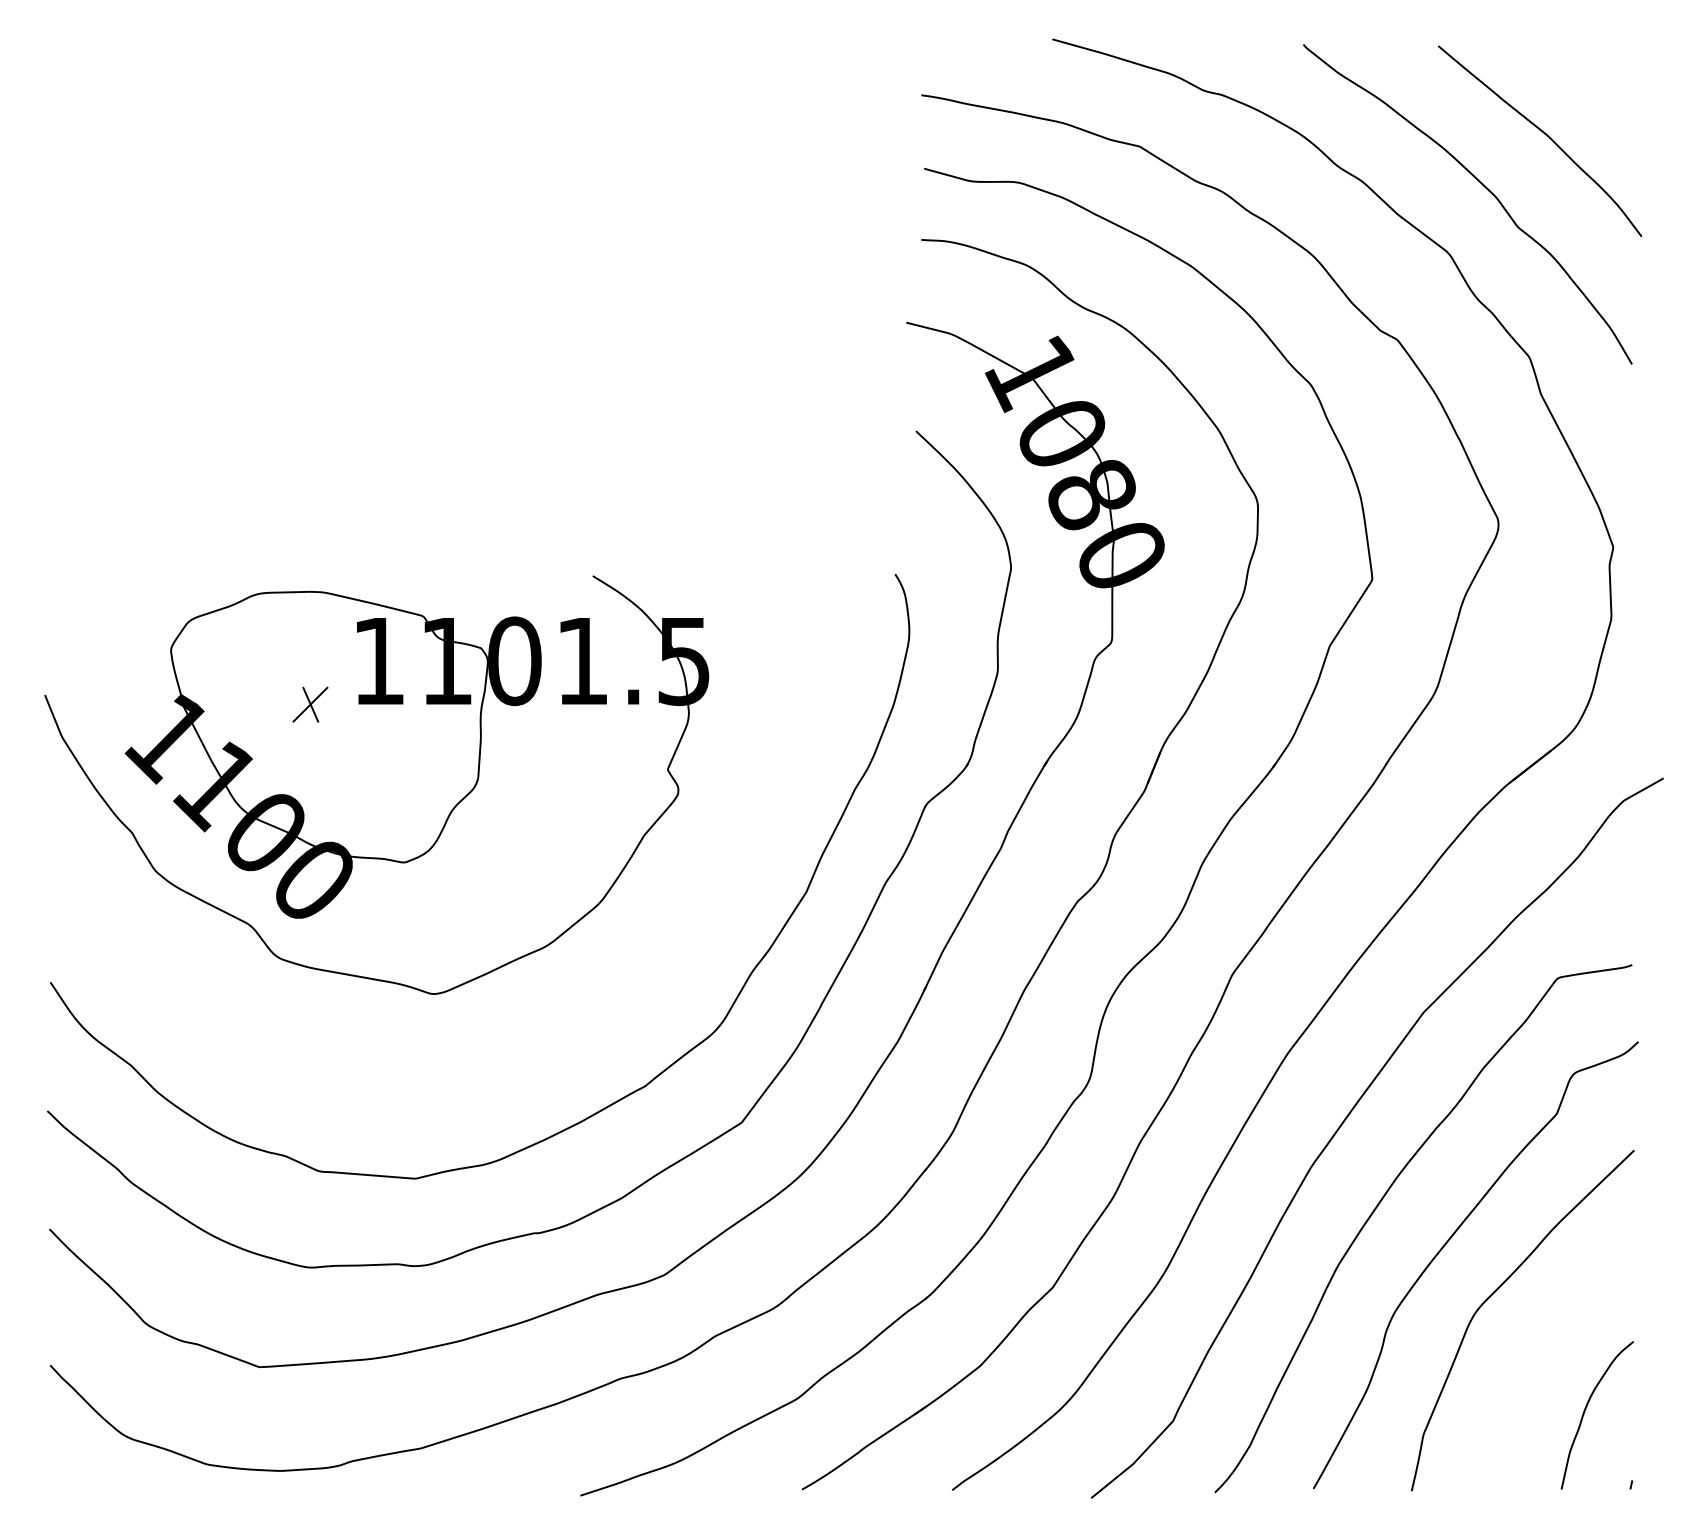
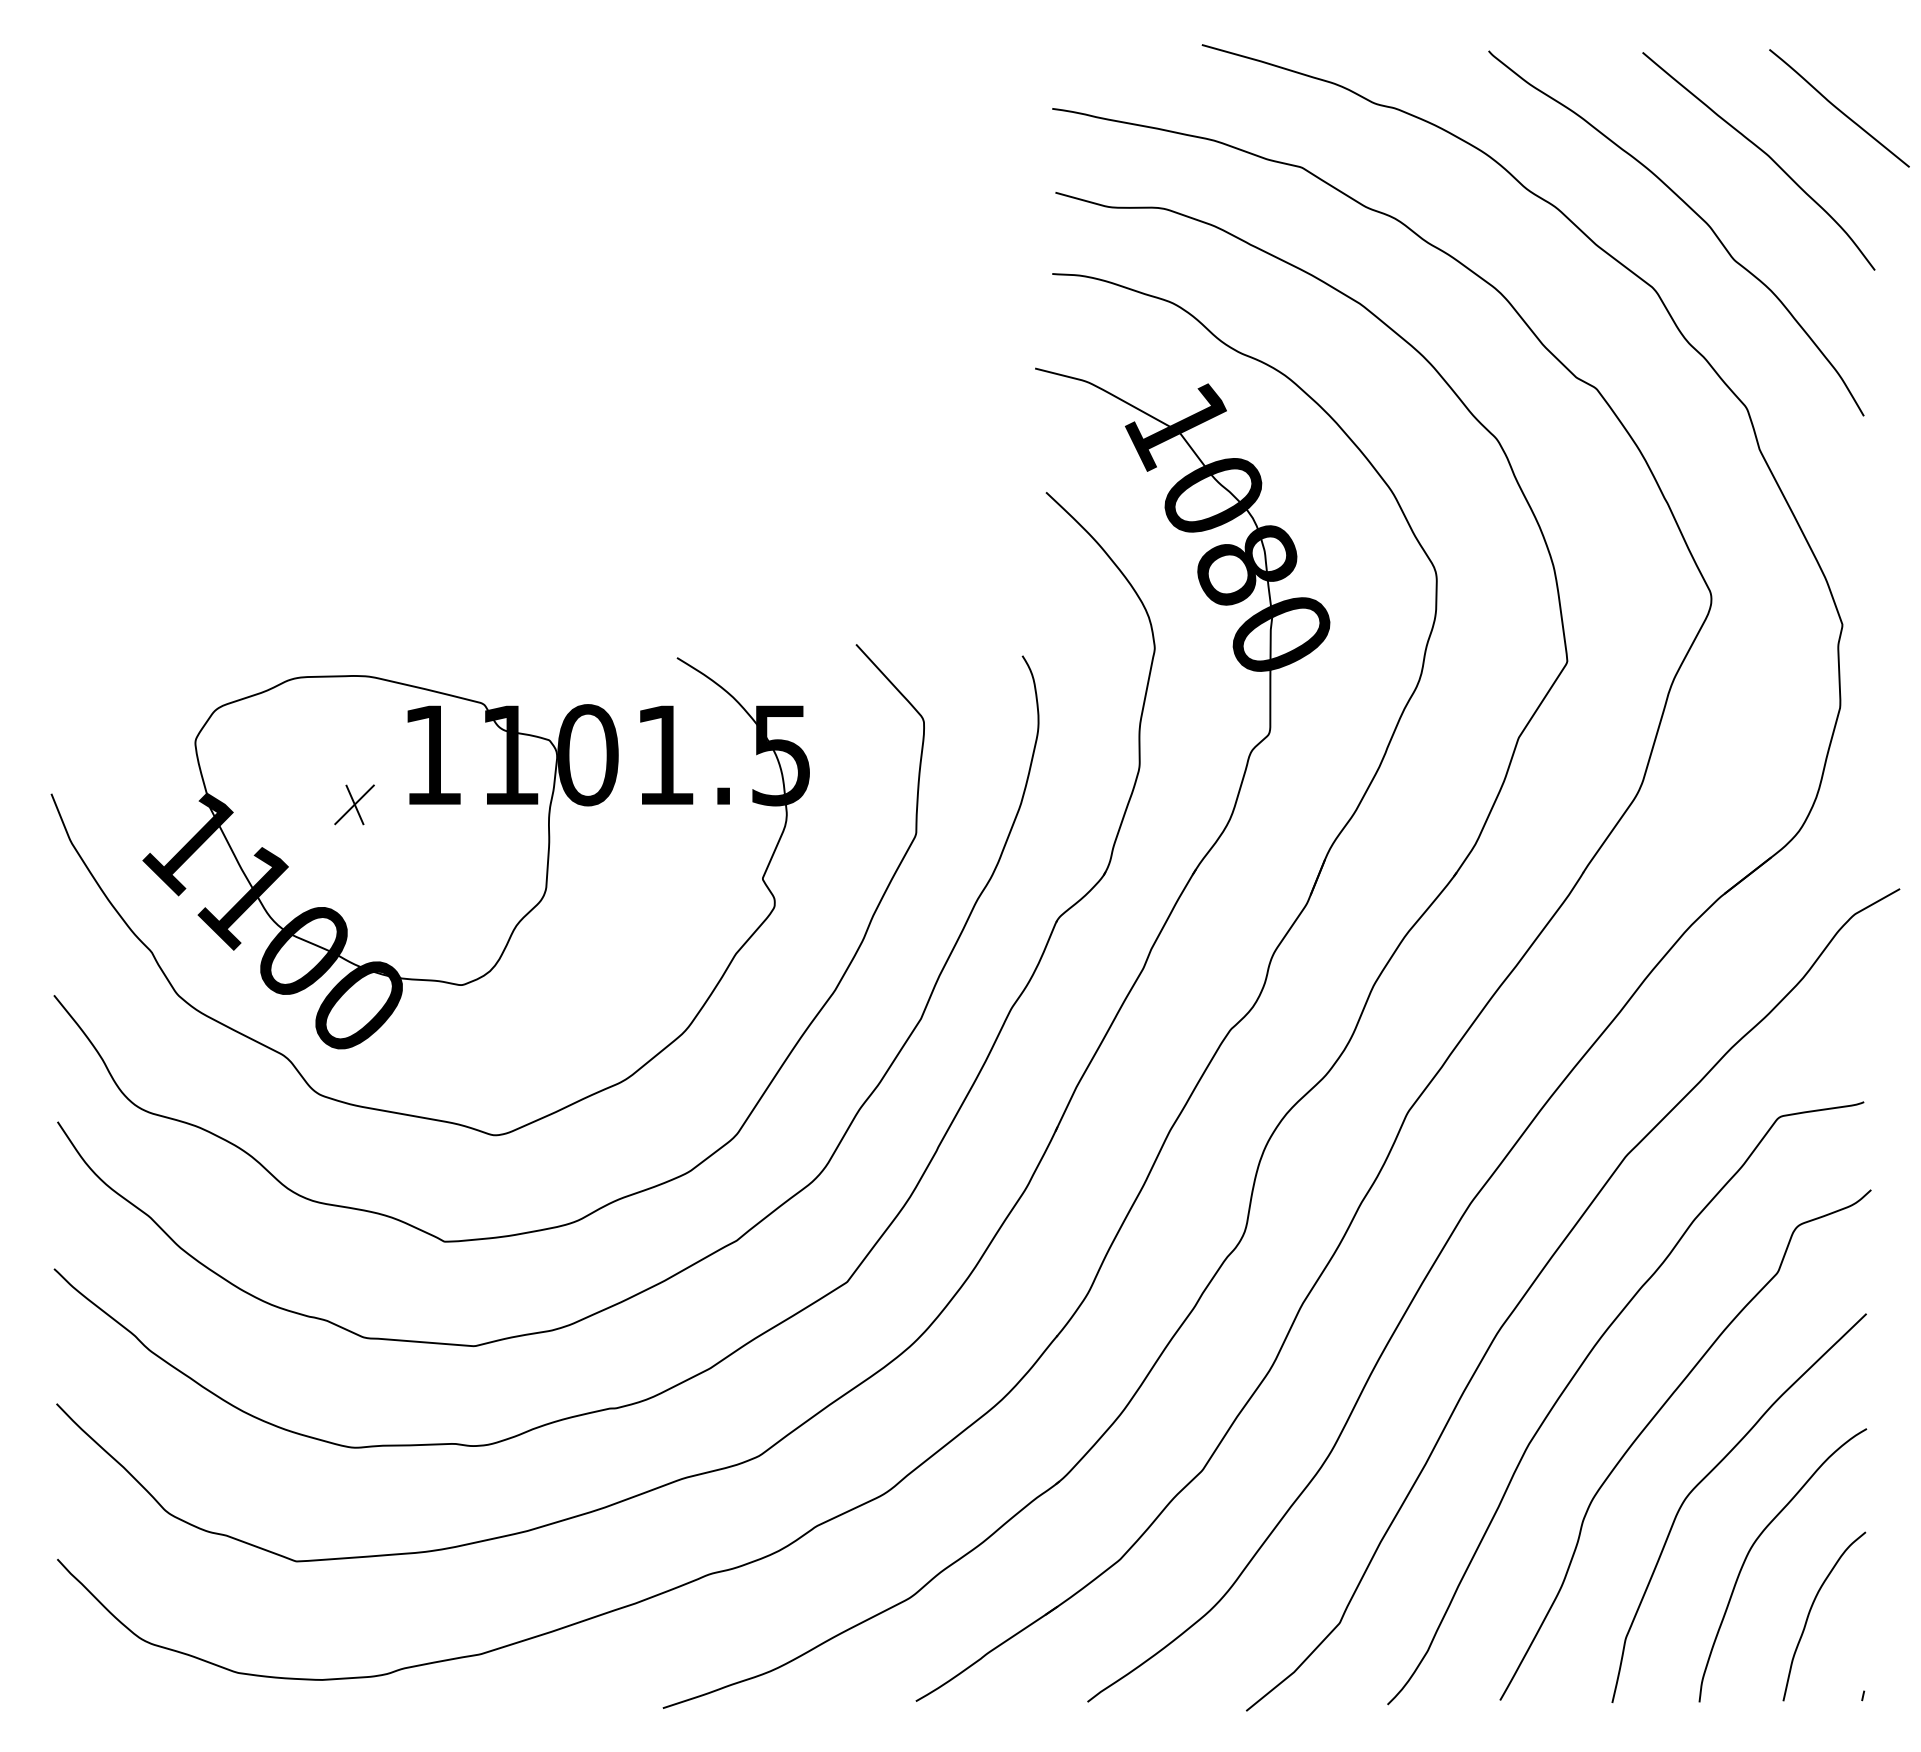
curve: (1609, 94) -> (1838, 108), added
curve: (537, 1051) -> (613, 1200), added
curve: (1535, 1354) -> (1753, 1546), added

